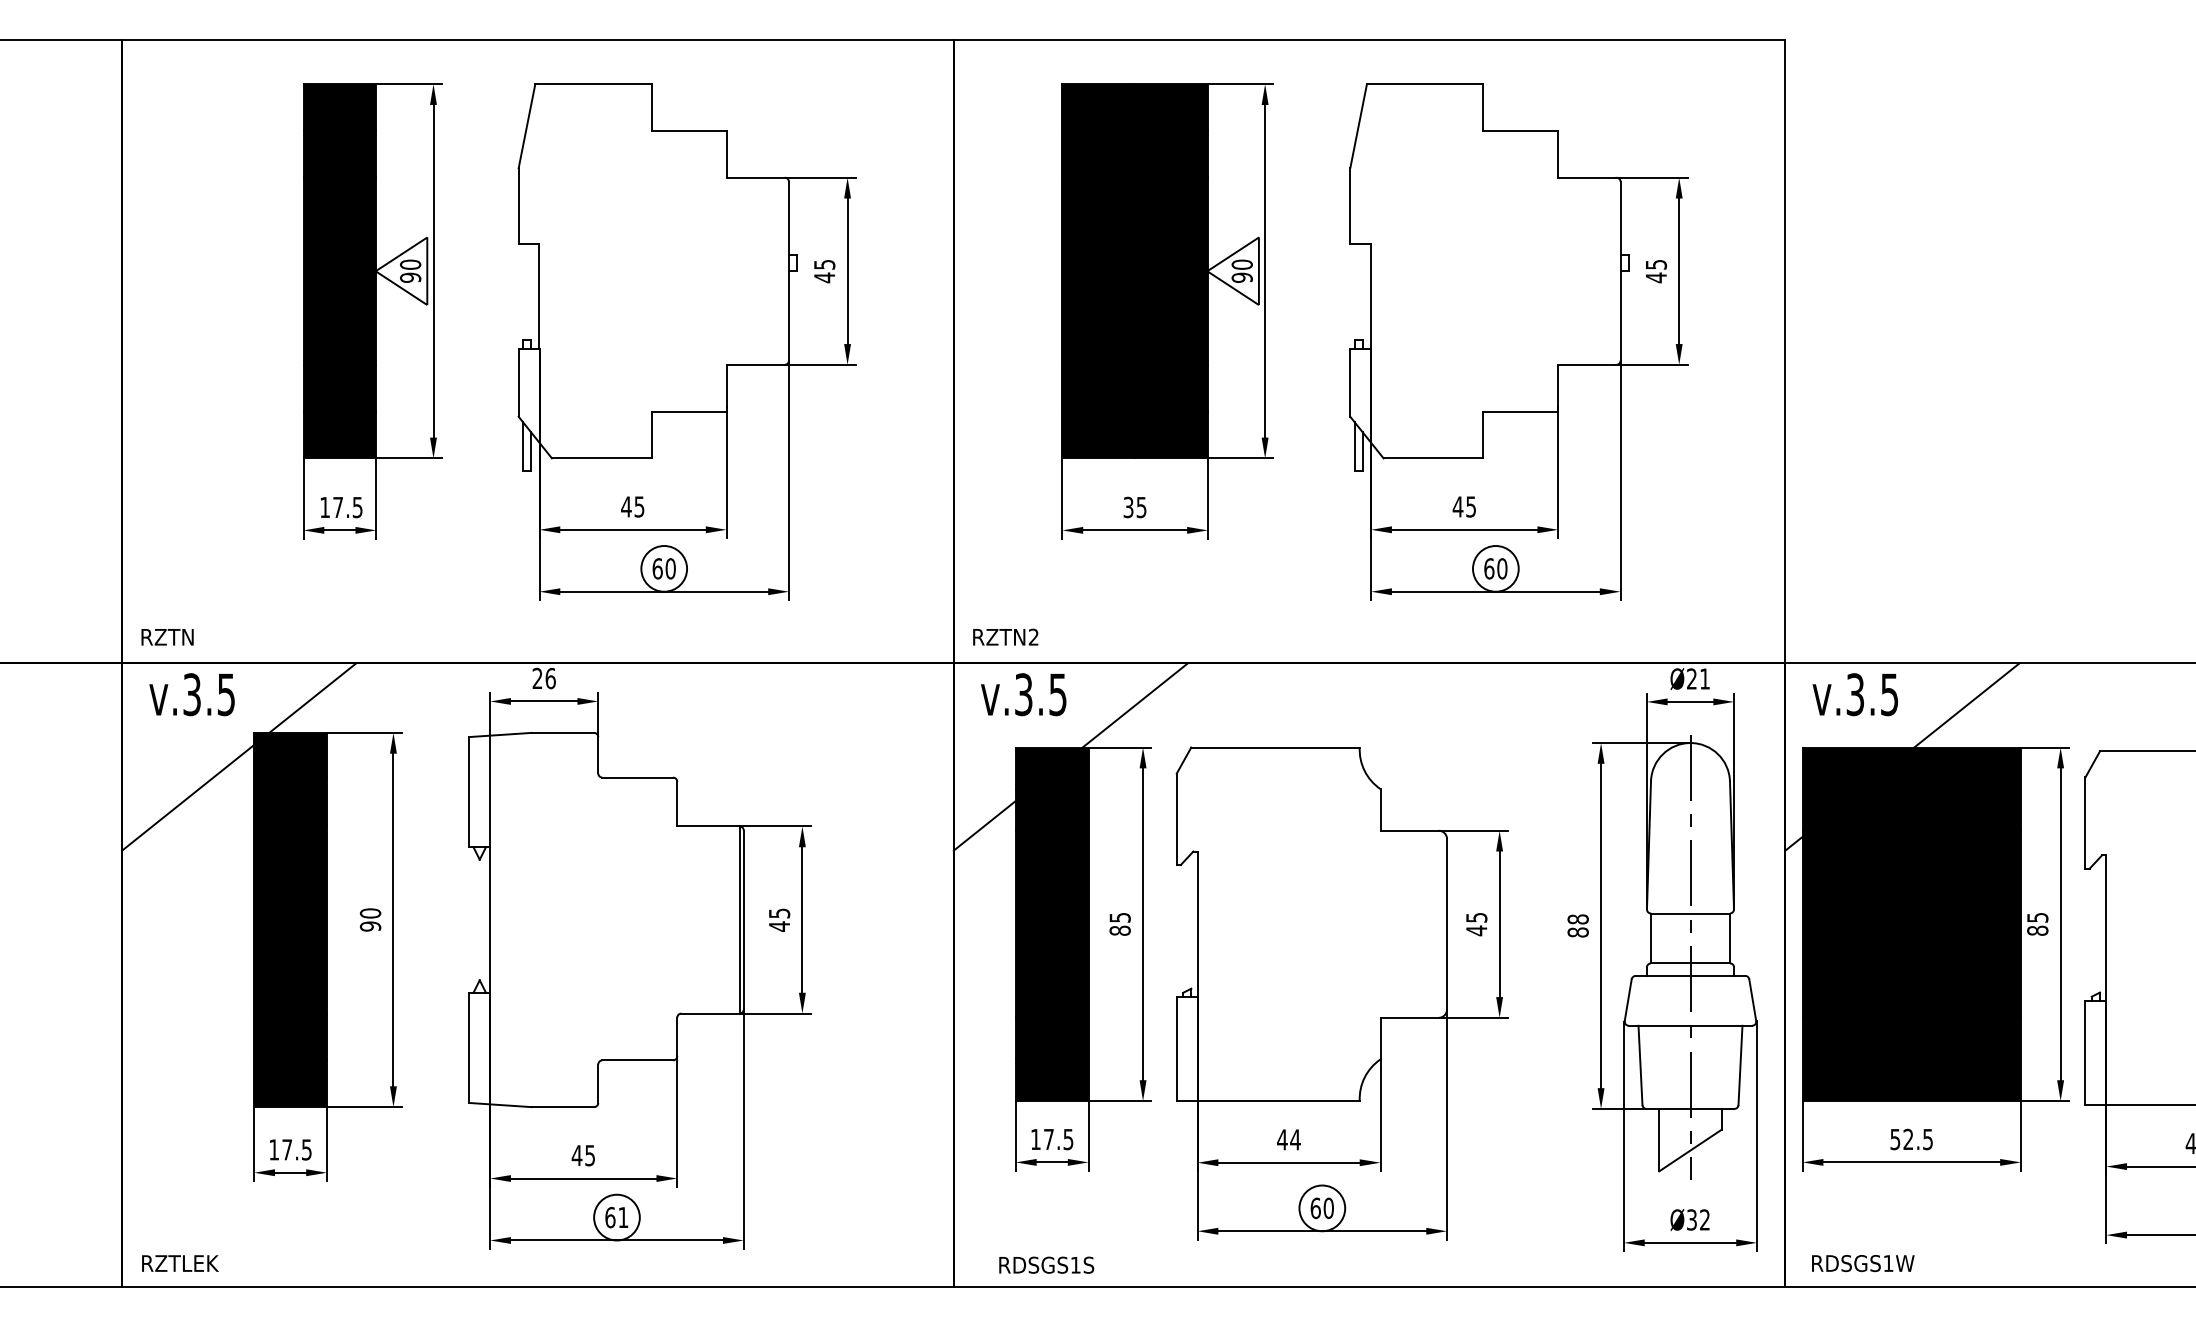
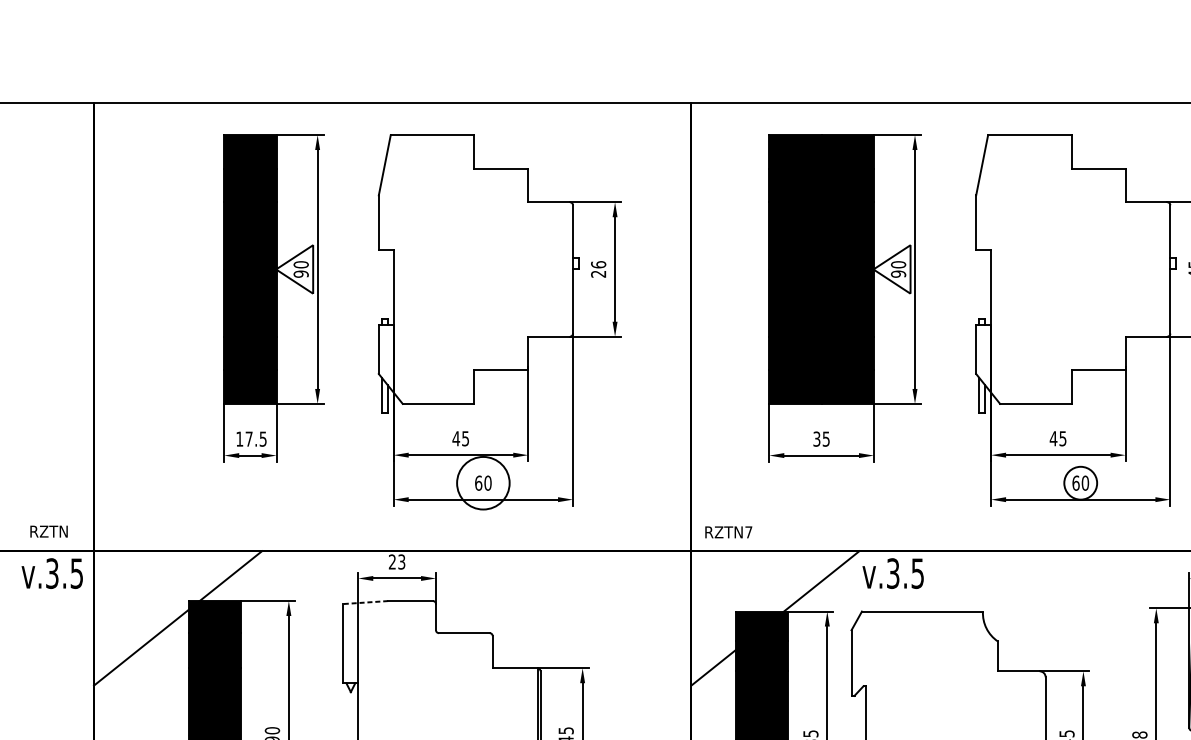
text: (824, 271) -> (598, 269), 45 -> 26
circle: (664, 568) -> (483, 482), size x1.6
text: (1033, 636) -> (748, 531), RZTN2 -> RZTN7
text: (167, 637) -> (48, 531), moved
text: (550, 678) -> (401, 561), 26 -> 23
text: (191, 694) -> (51, 573), moved
text: (1023, 694) -> (892, 573), moved
line: (500, 735) -> (365, 602), solid -> dashed

